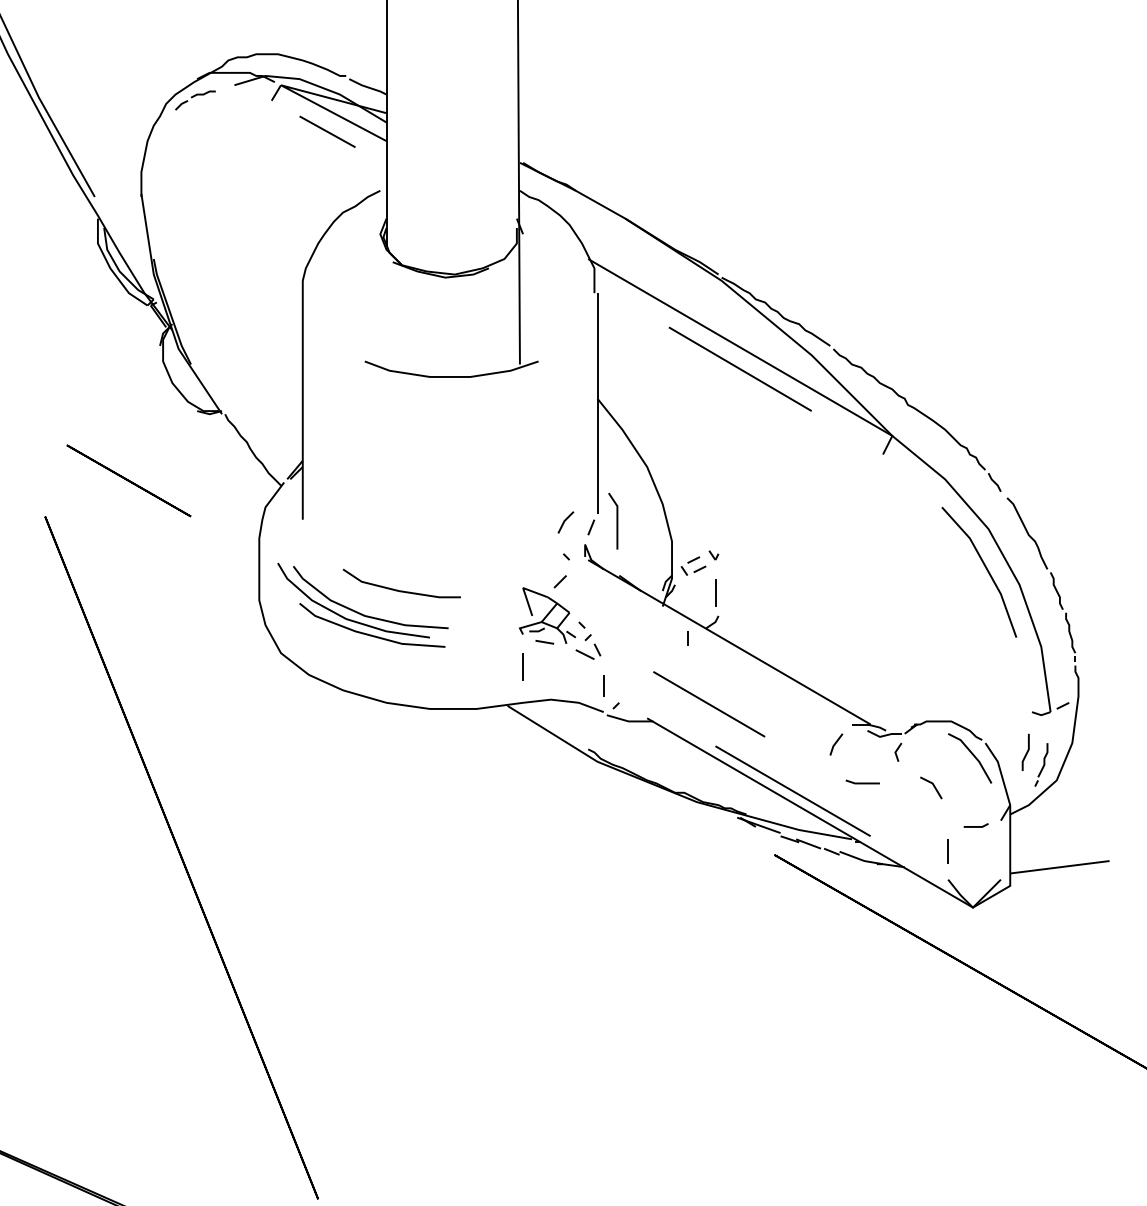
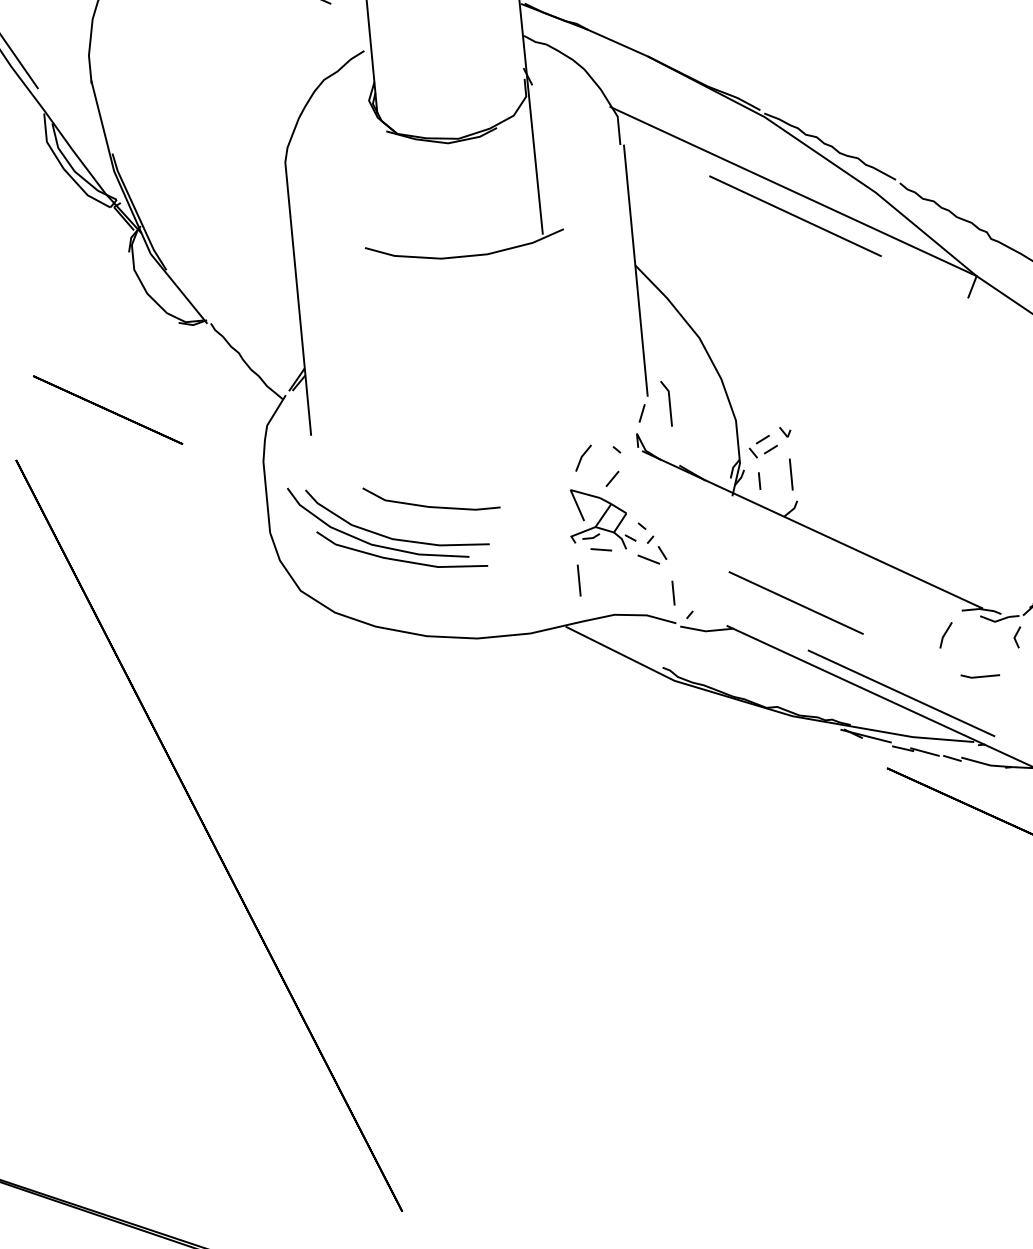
part: (612, 520) -> (665, 403), size x0.71
line: (565, 521) -> (583, 457), moved
line: (687, 638) -> (759, 480), moved

